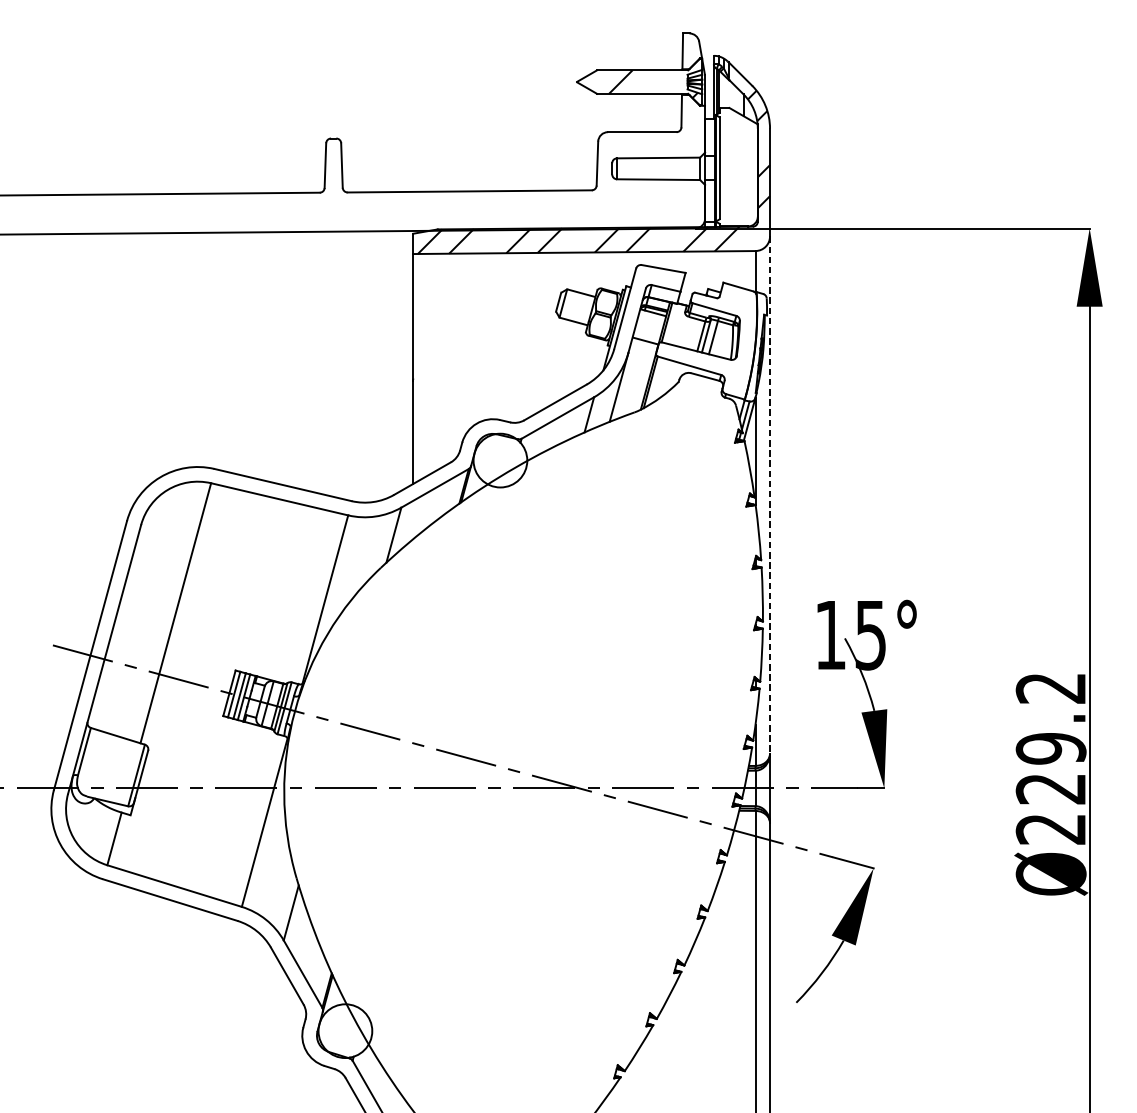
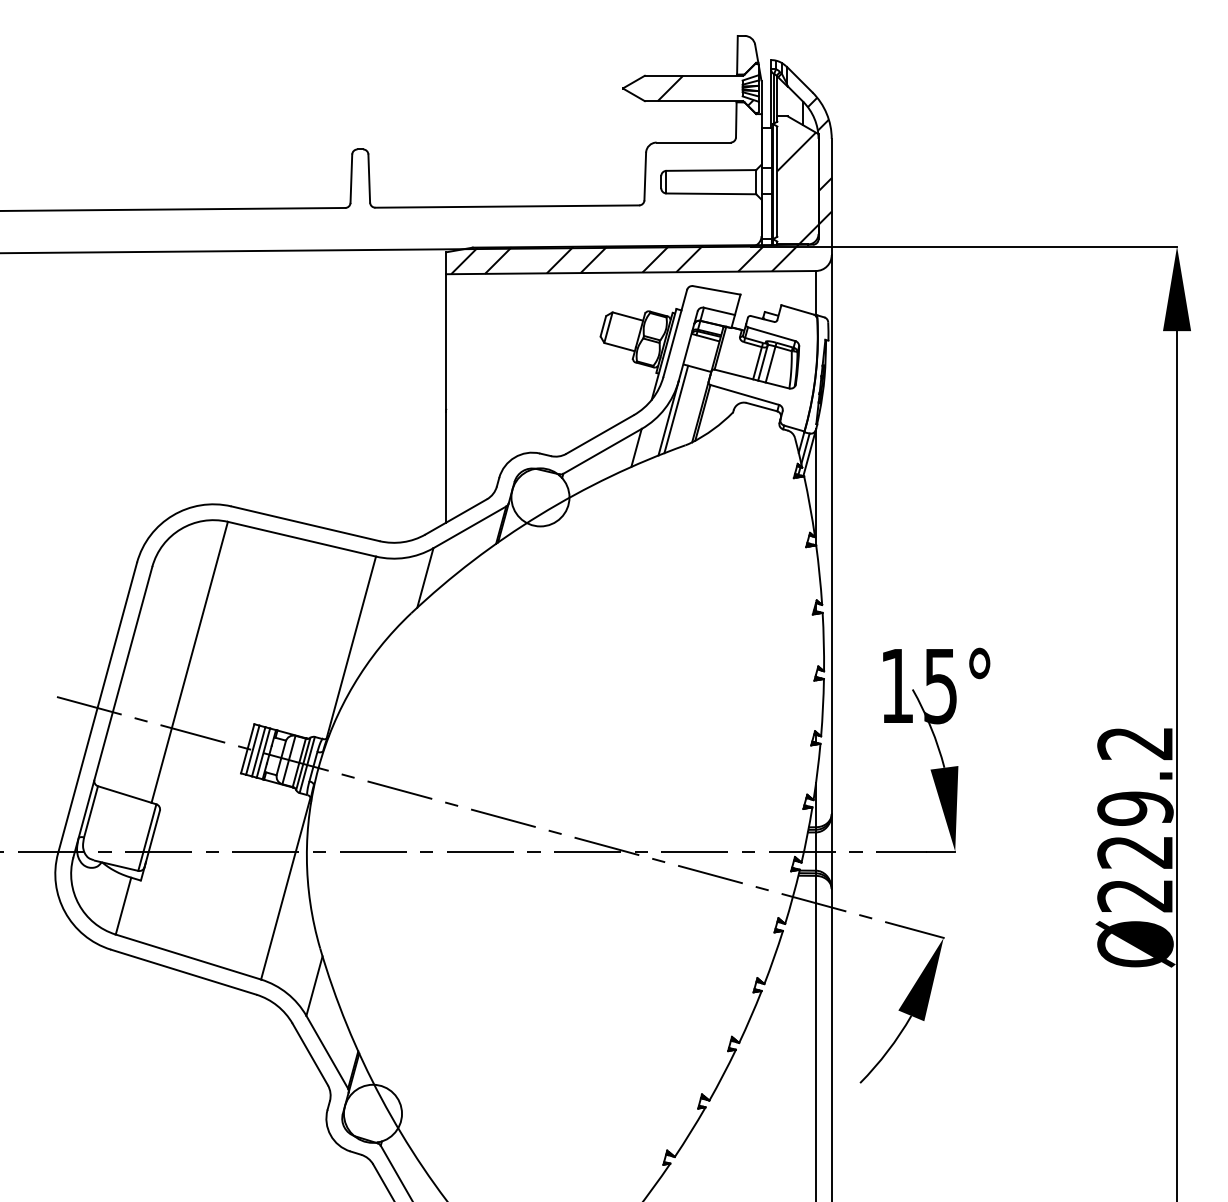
hatch: (738, 174) -> (797, 188), added
line: (626, 379) -> (676, 409), added
line: (769, 495) -> (831, 535), dashed -> solid

